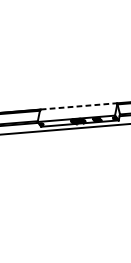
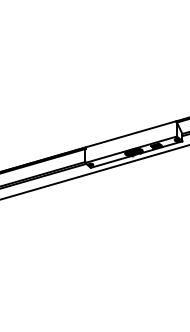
line: (79, 106) -> (131, 134), dashed -> solid

